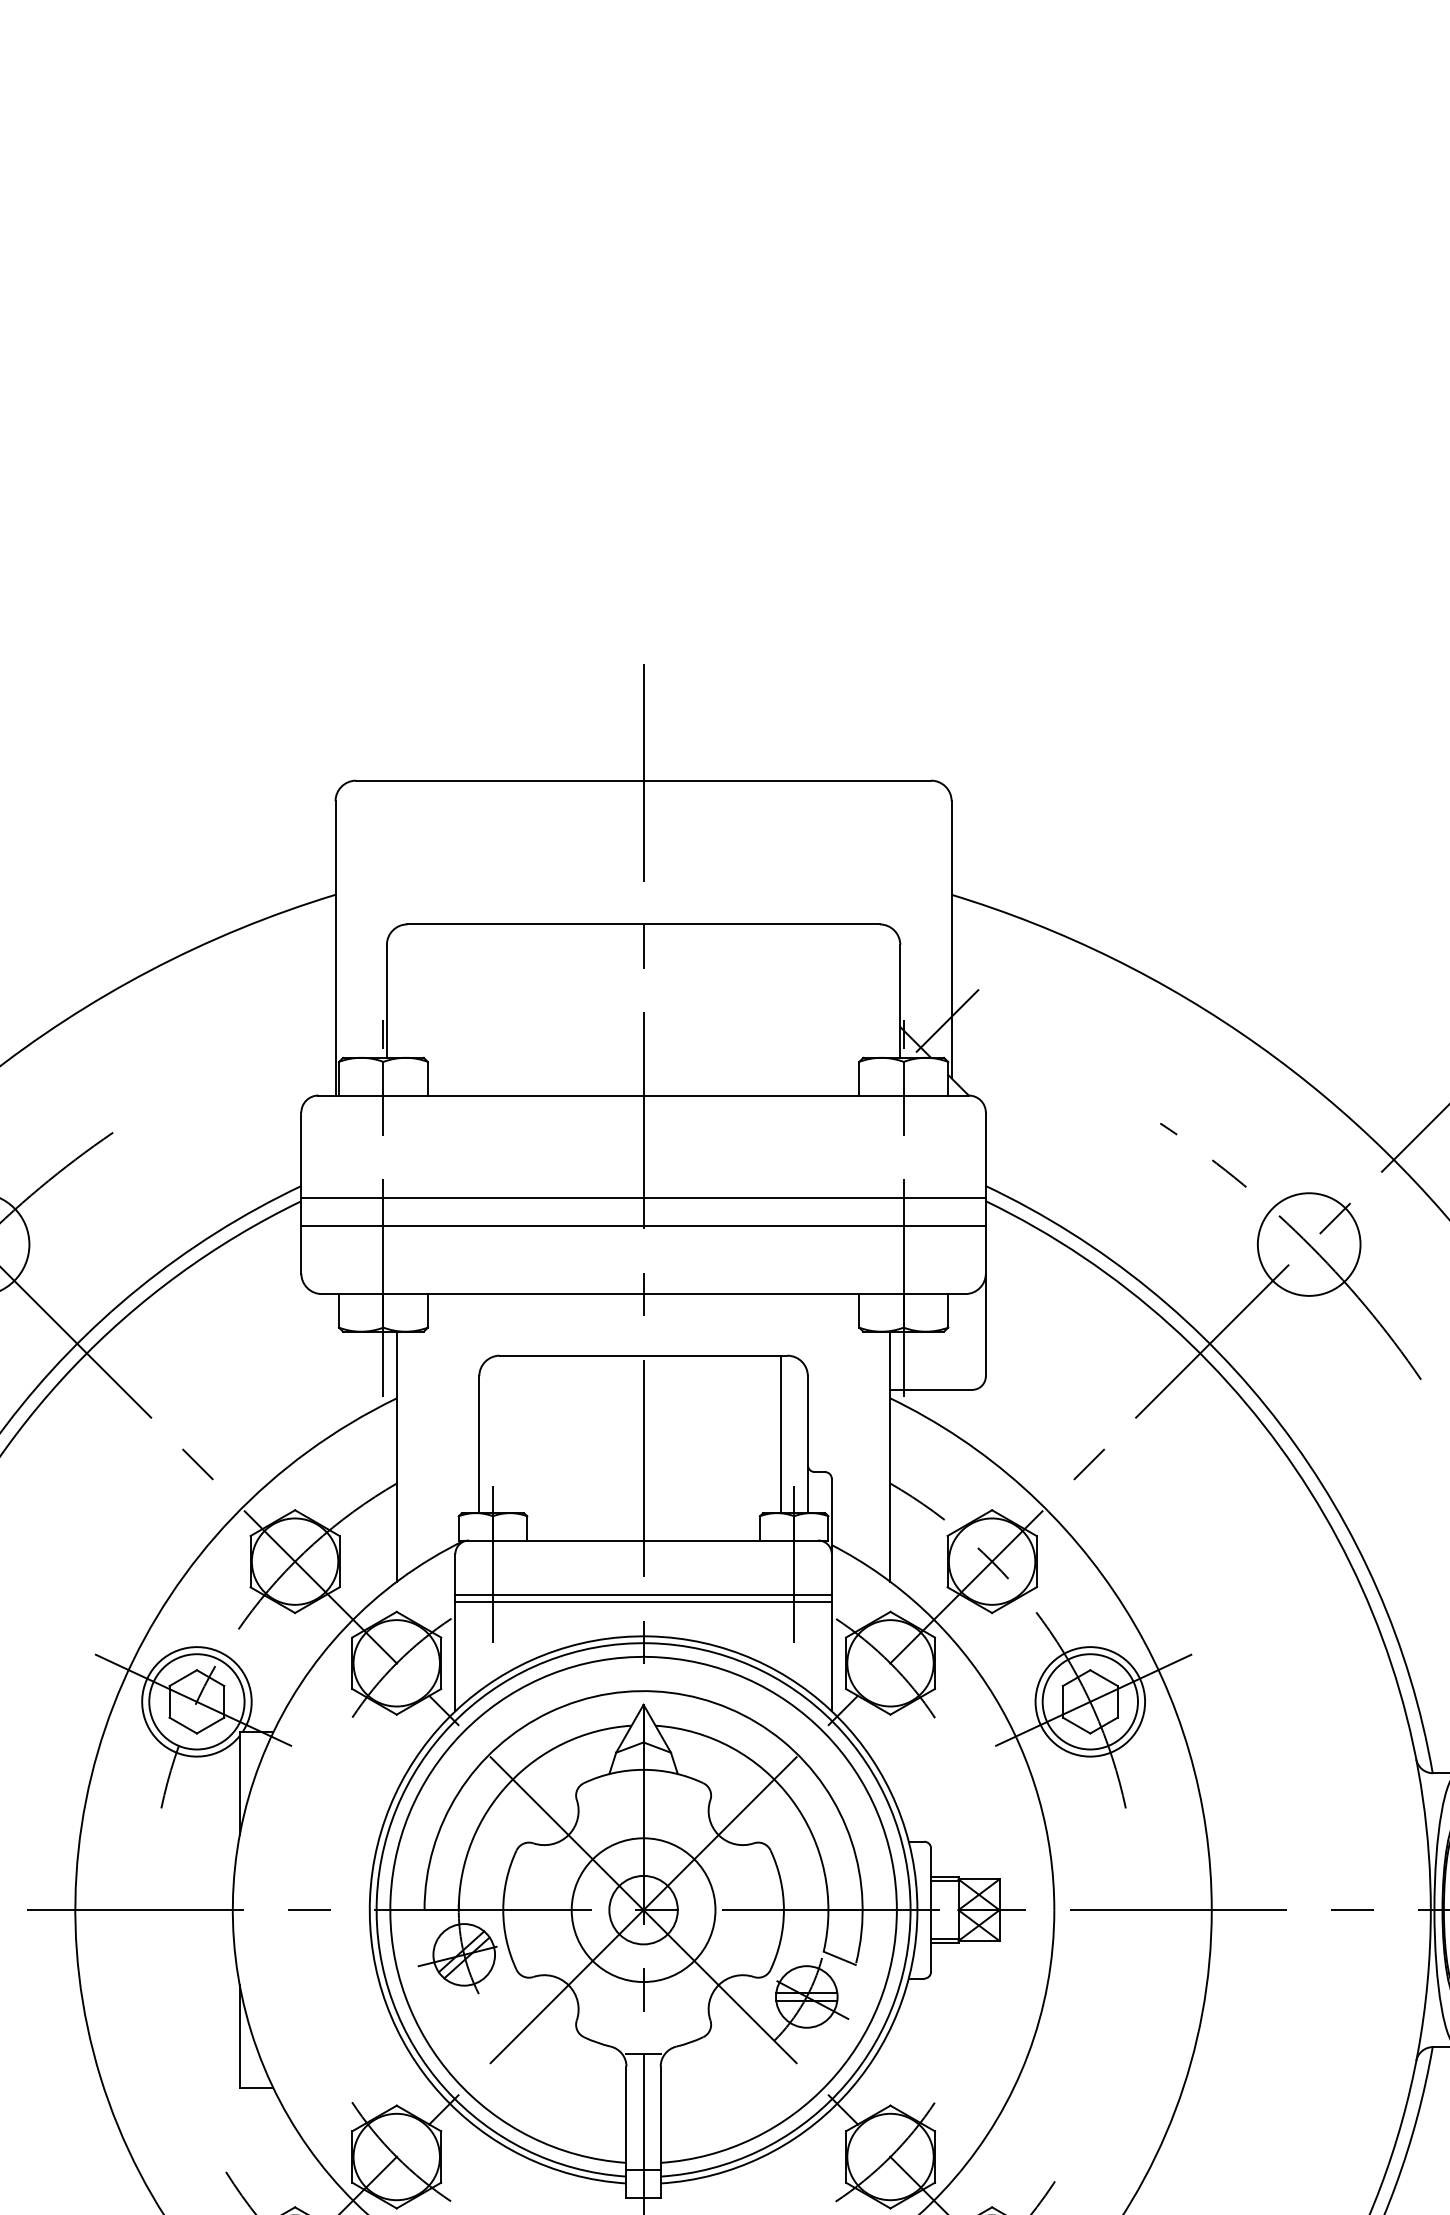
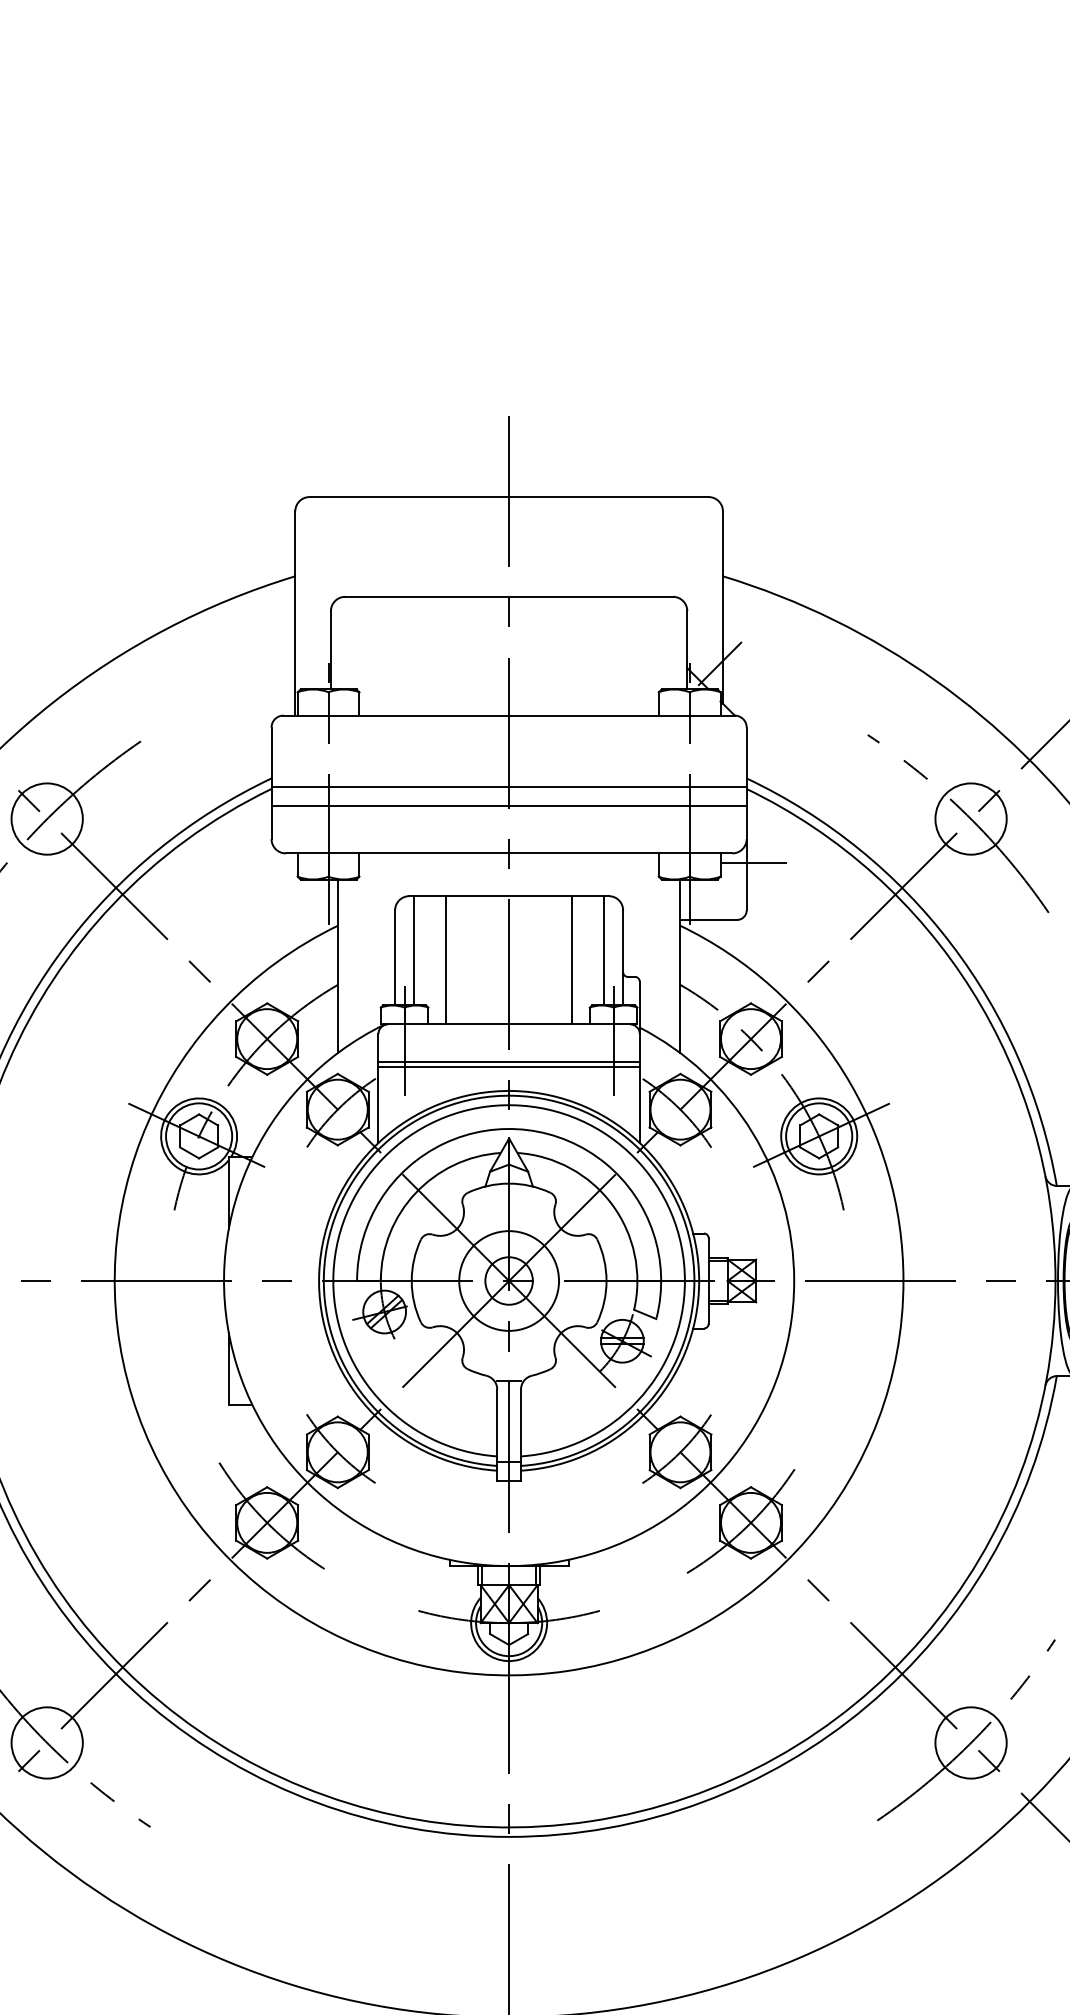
line: (995, 1307) -> (753, 862), added
line: (505, 1433) -> (413, 950), added
line: (553, 1448) -> (446, 960), added
line: (733, 1448) -> (571, 960), added

